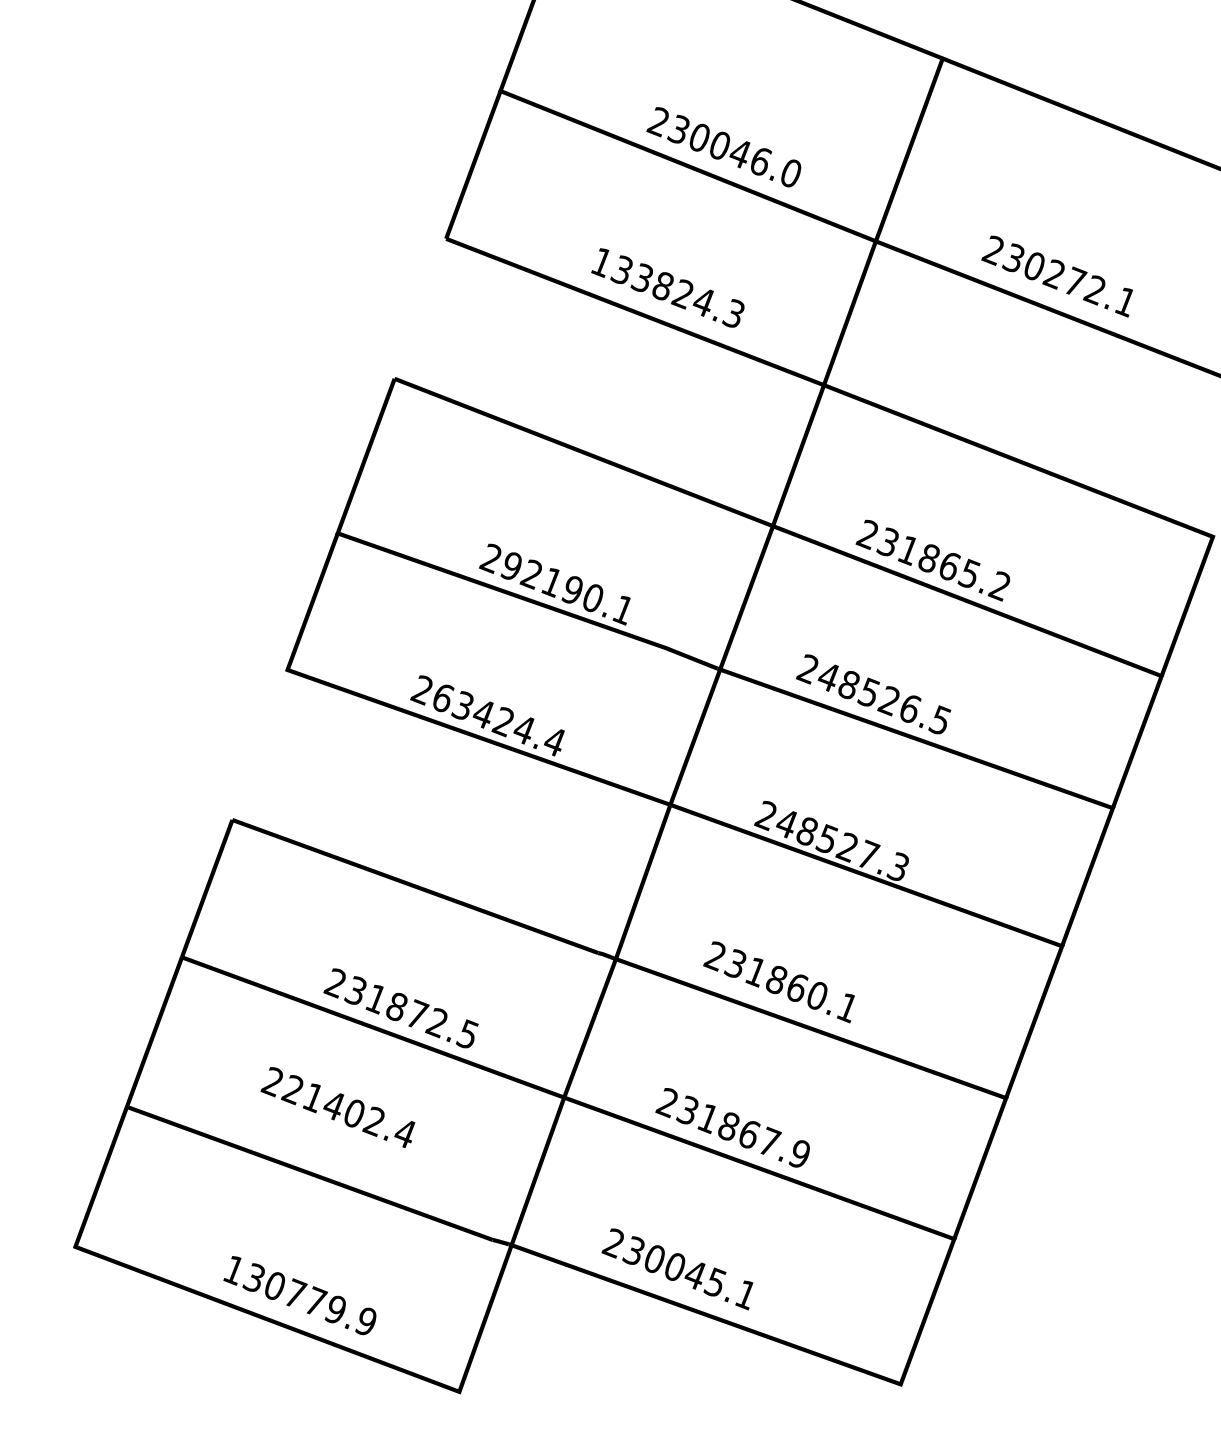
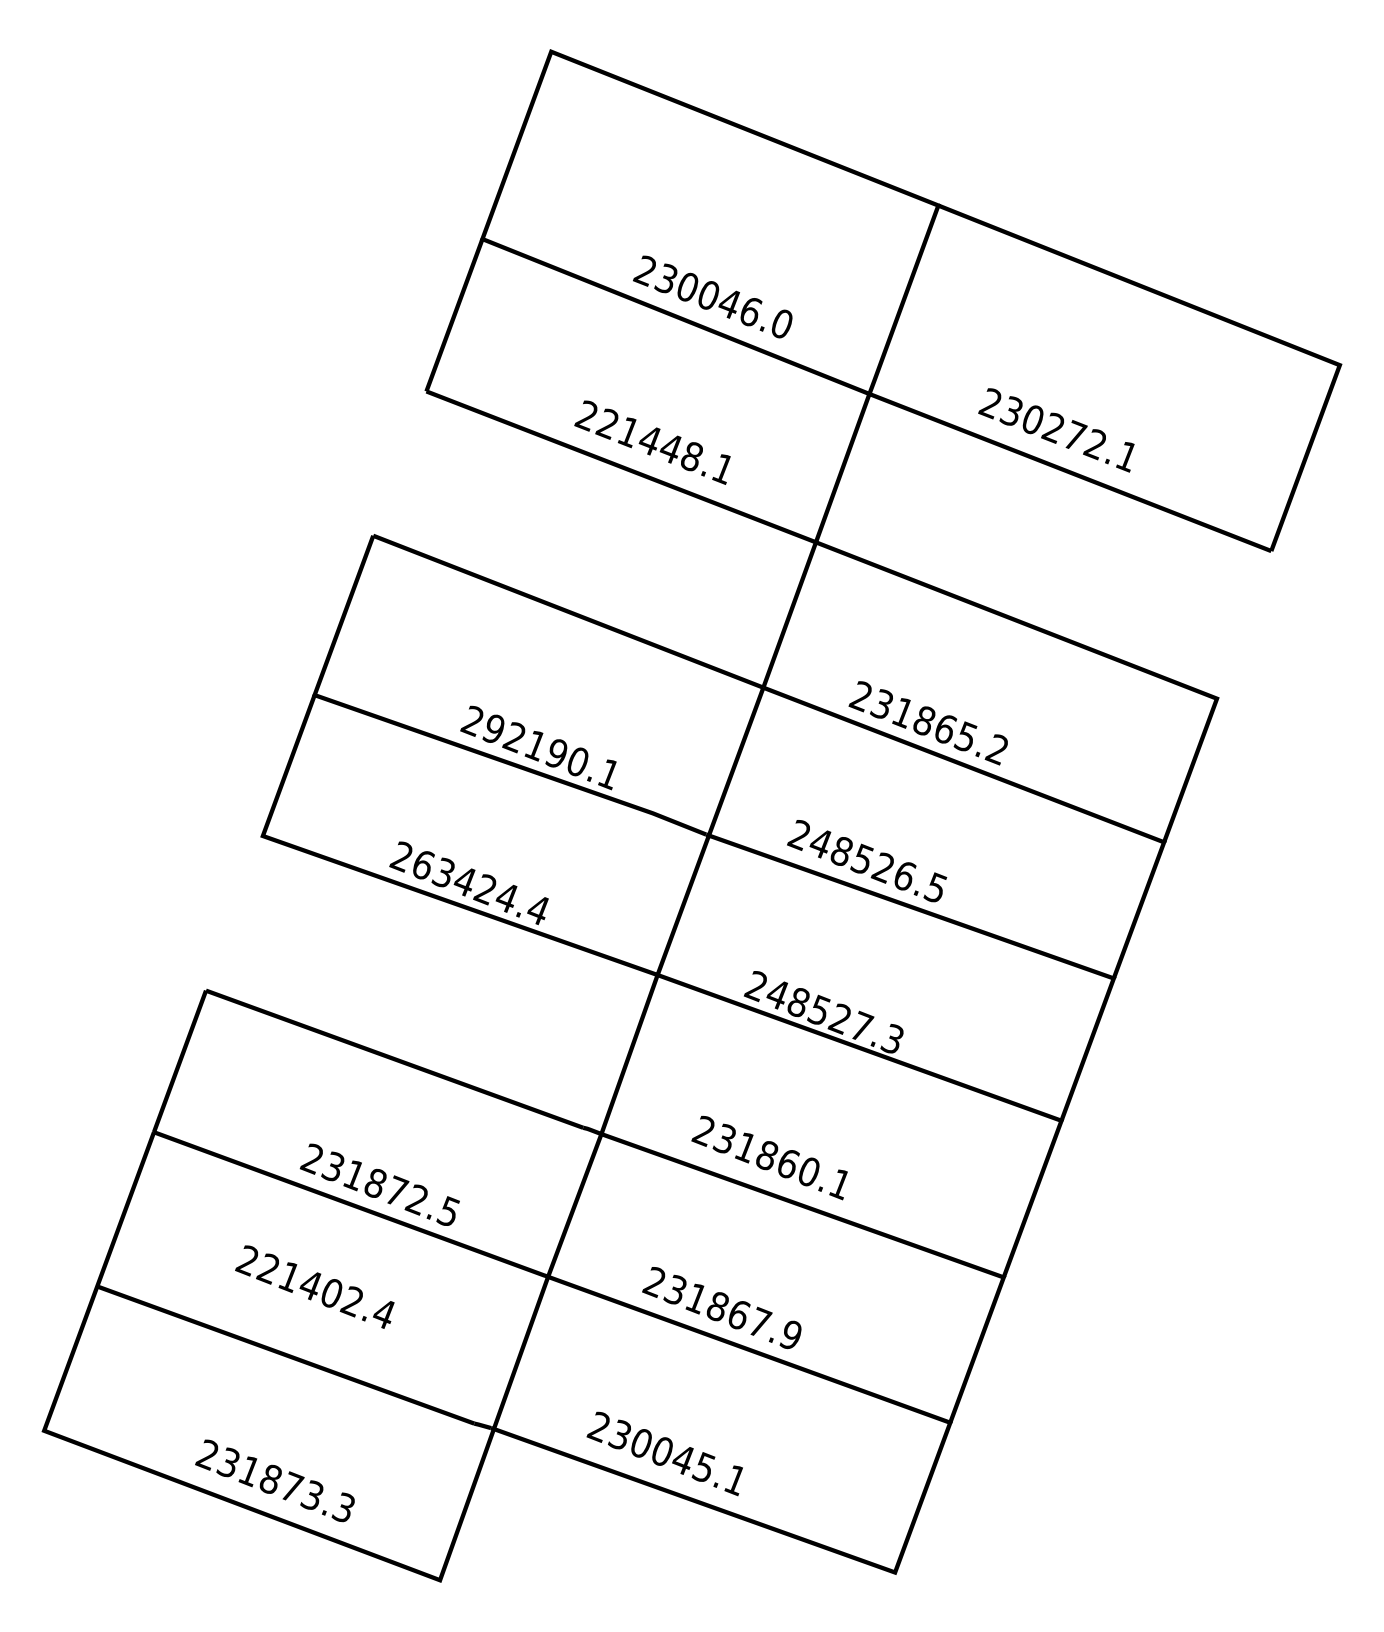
text: (666, 288) -> (653, 442), 133824.3 -> 221448.1
text: (298, 1295) -> (274, 1480), 130779.9 -> 231873.3

